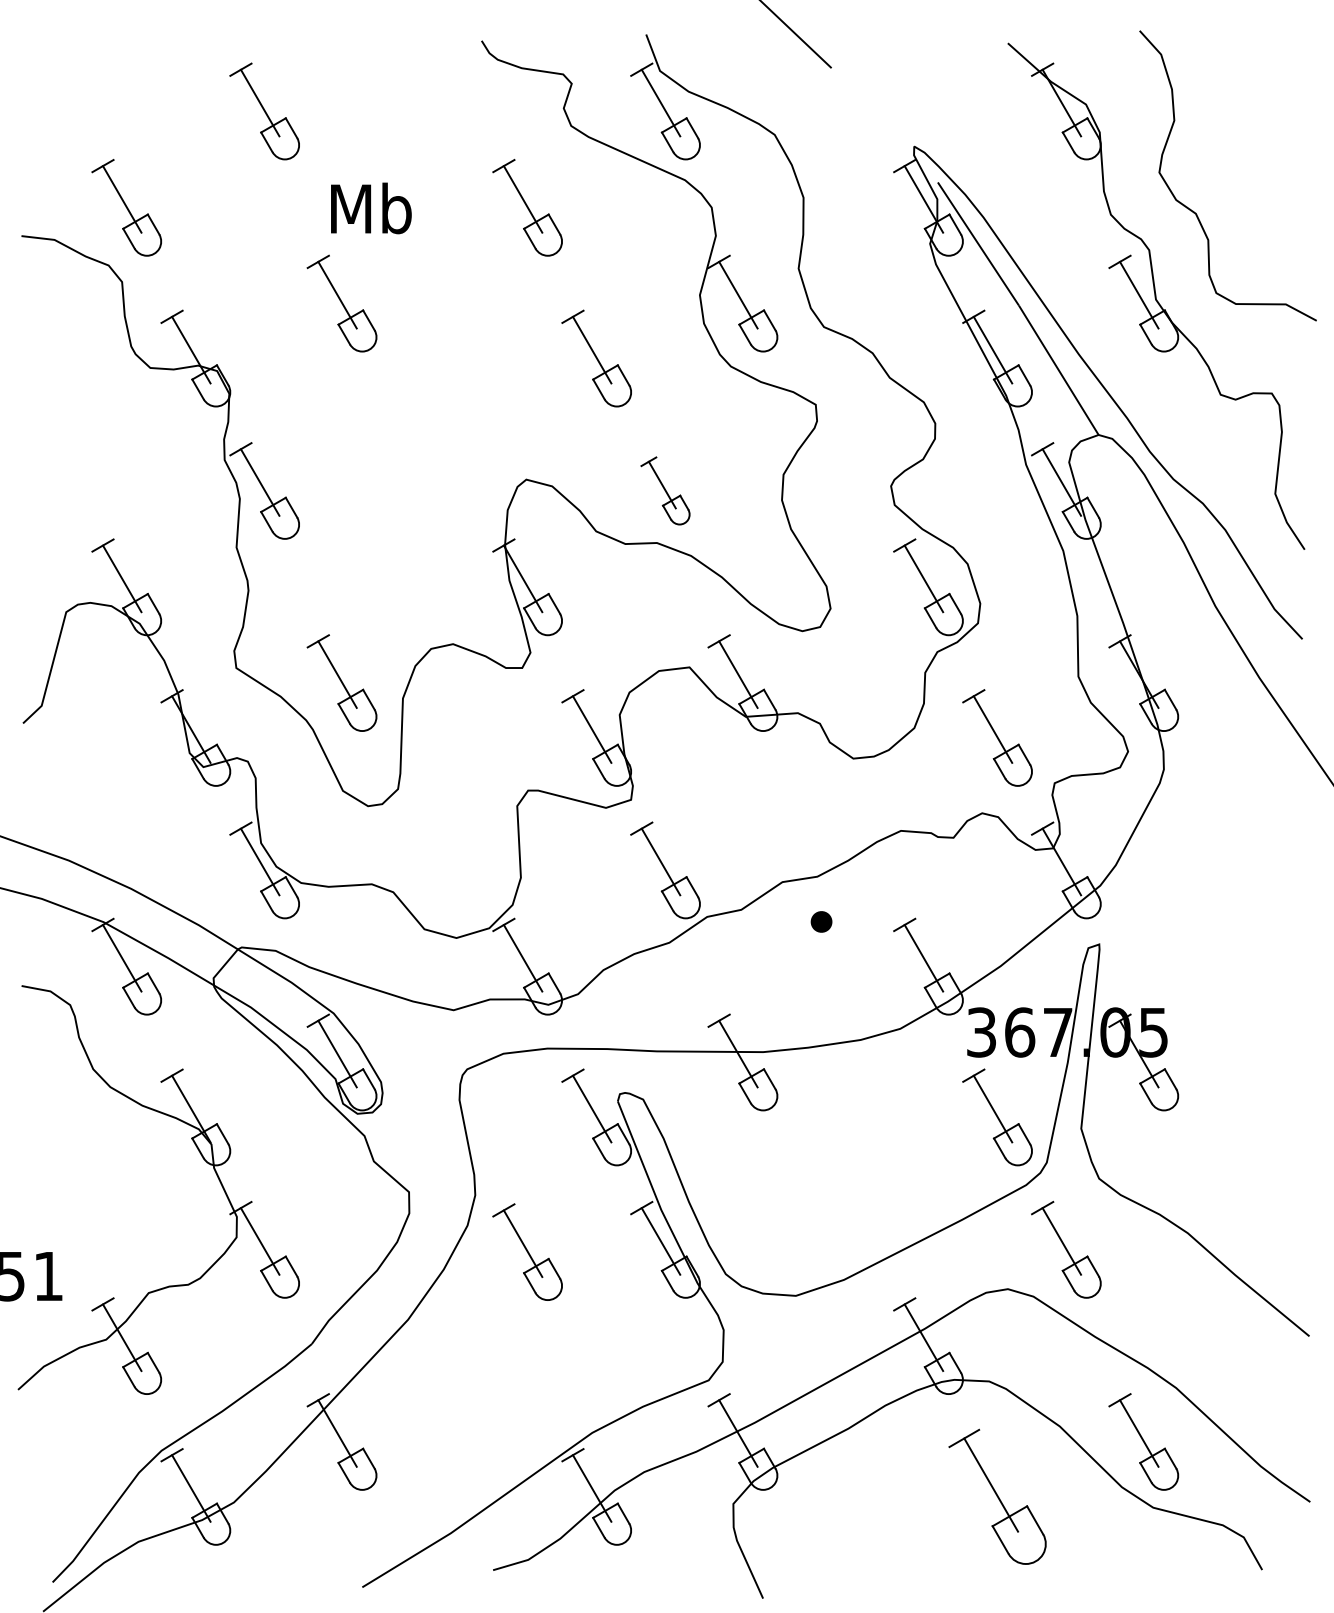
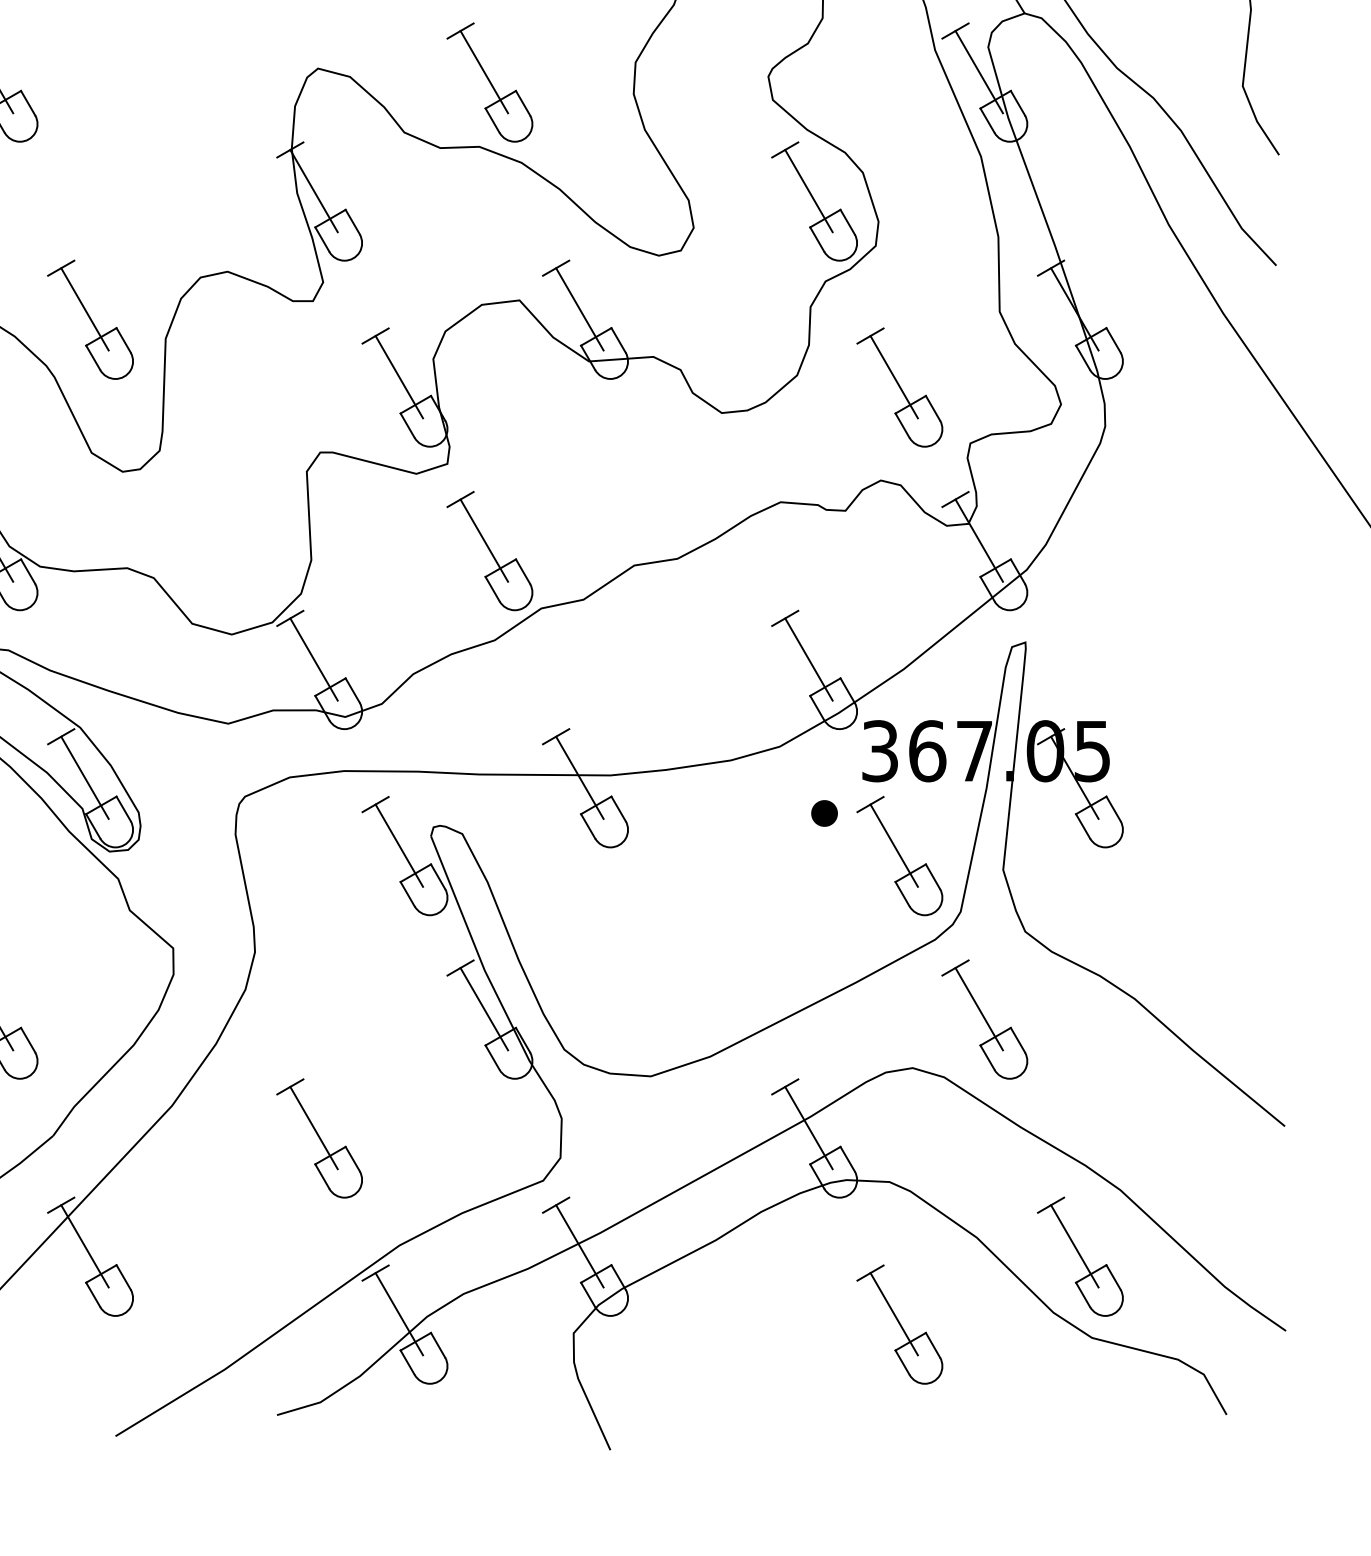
part: (665, 490) -> (489, 81), size x1.43
part: (821, 921) -> (824, 812), moved
part: (527, 1251) -> (319, 1137), moved
part: (997, 1496) -> (899, 1324), size x0.71

